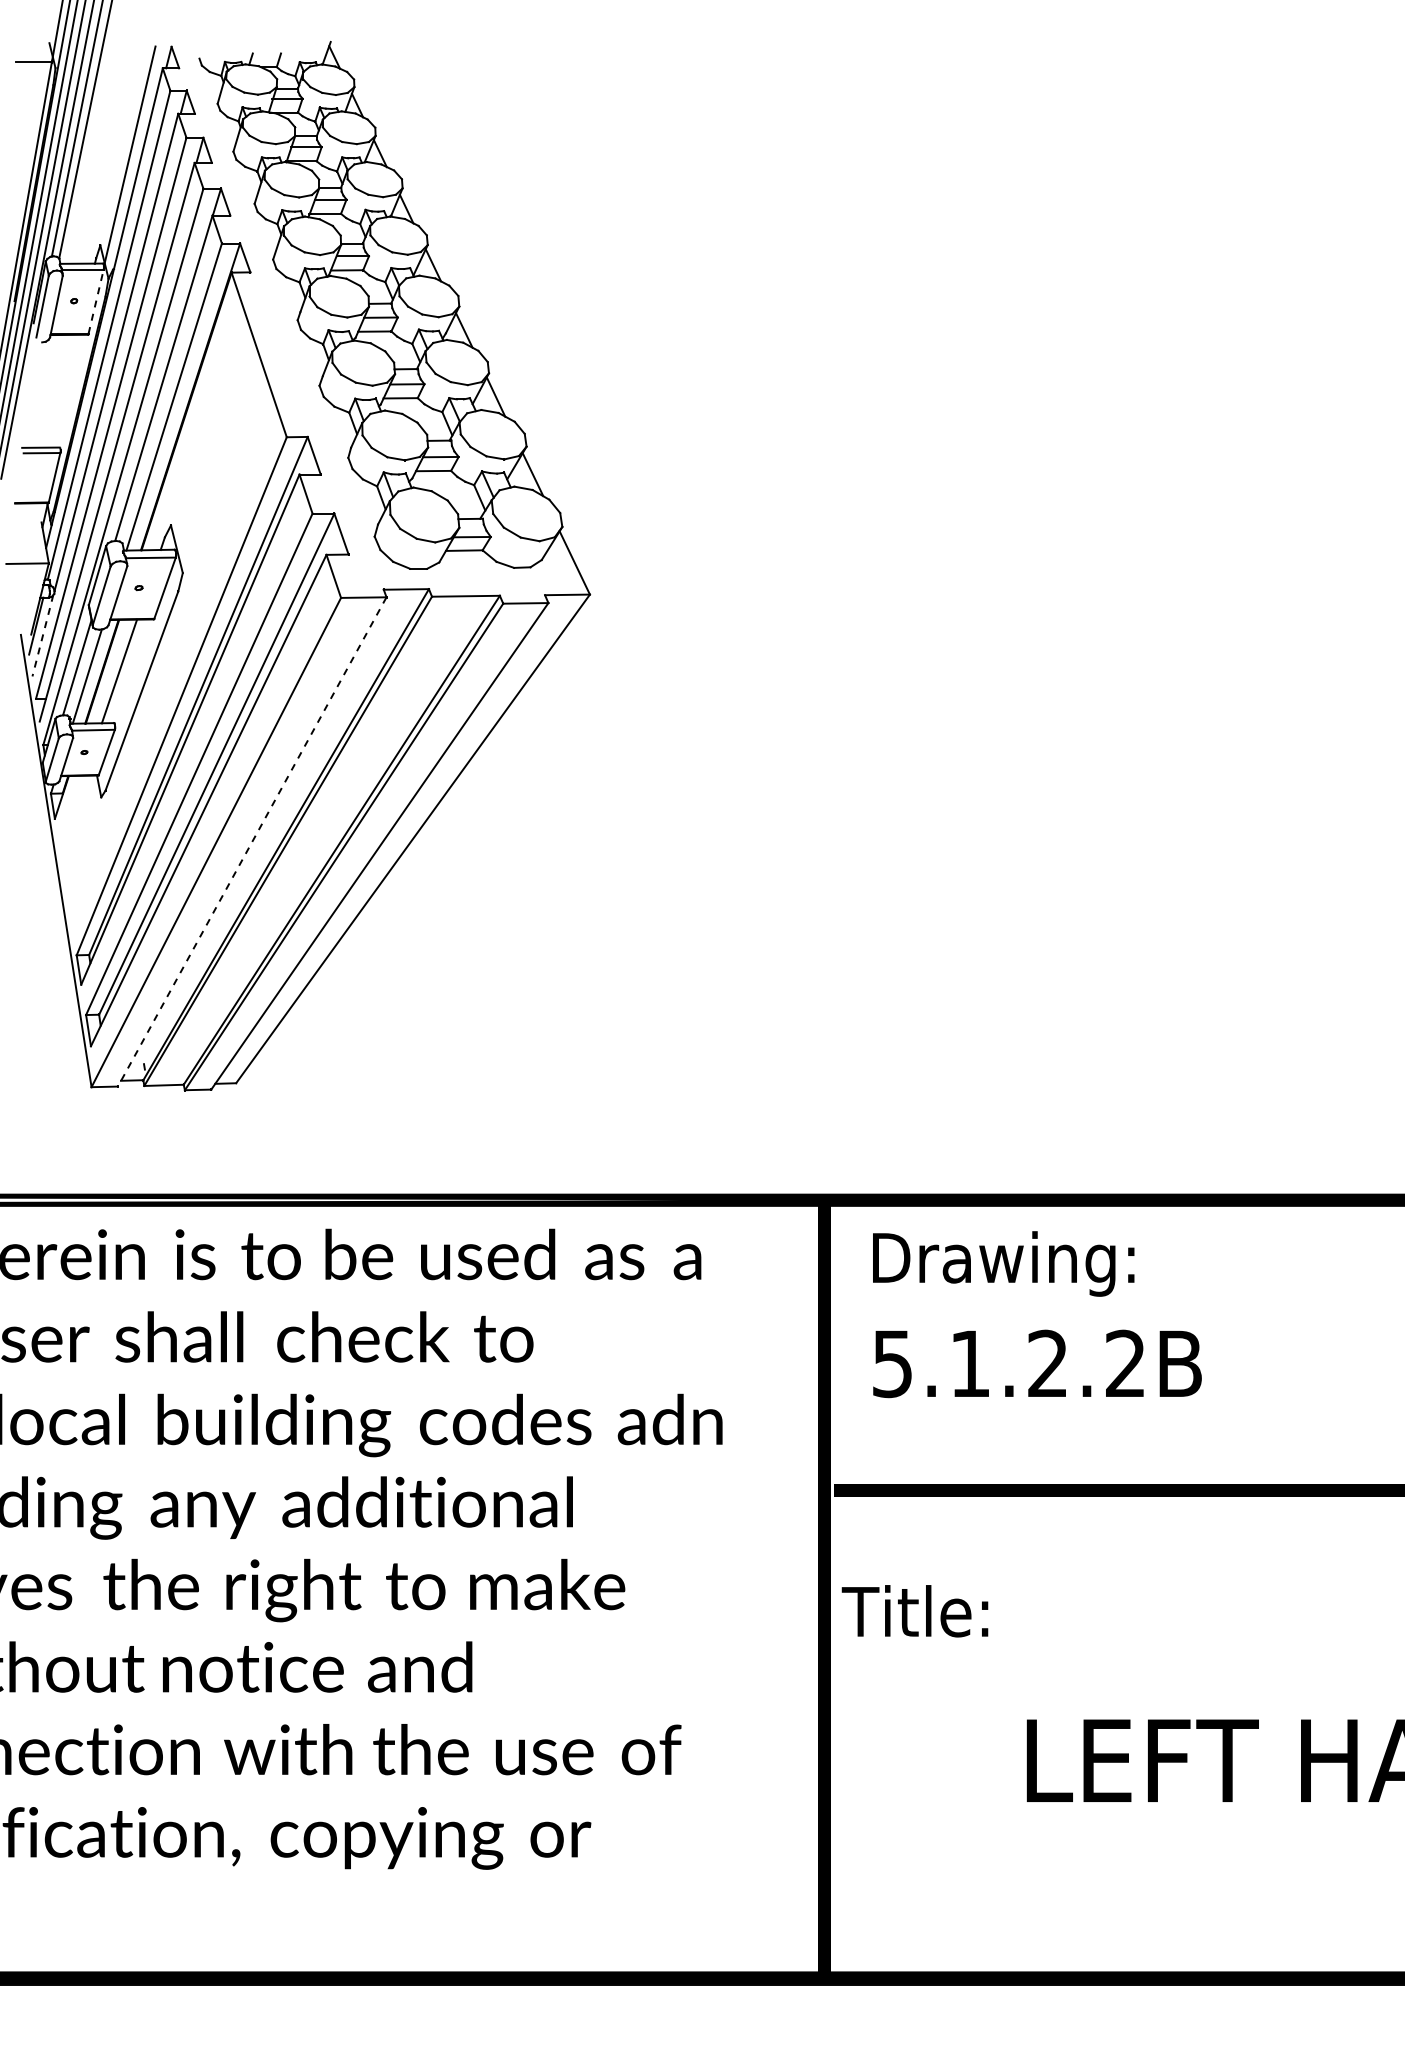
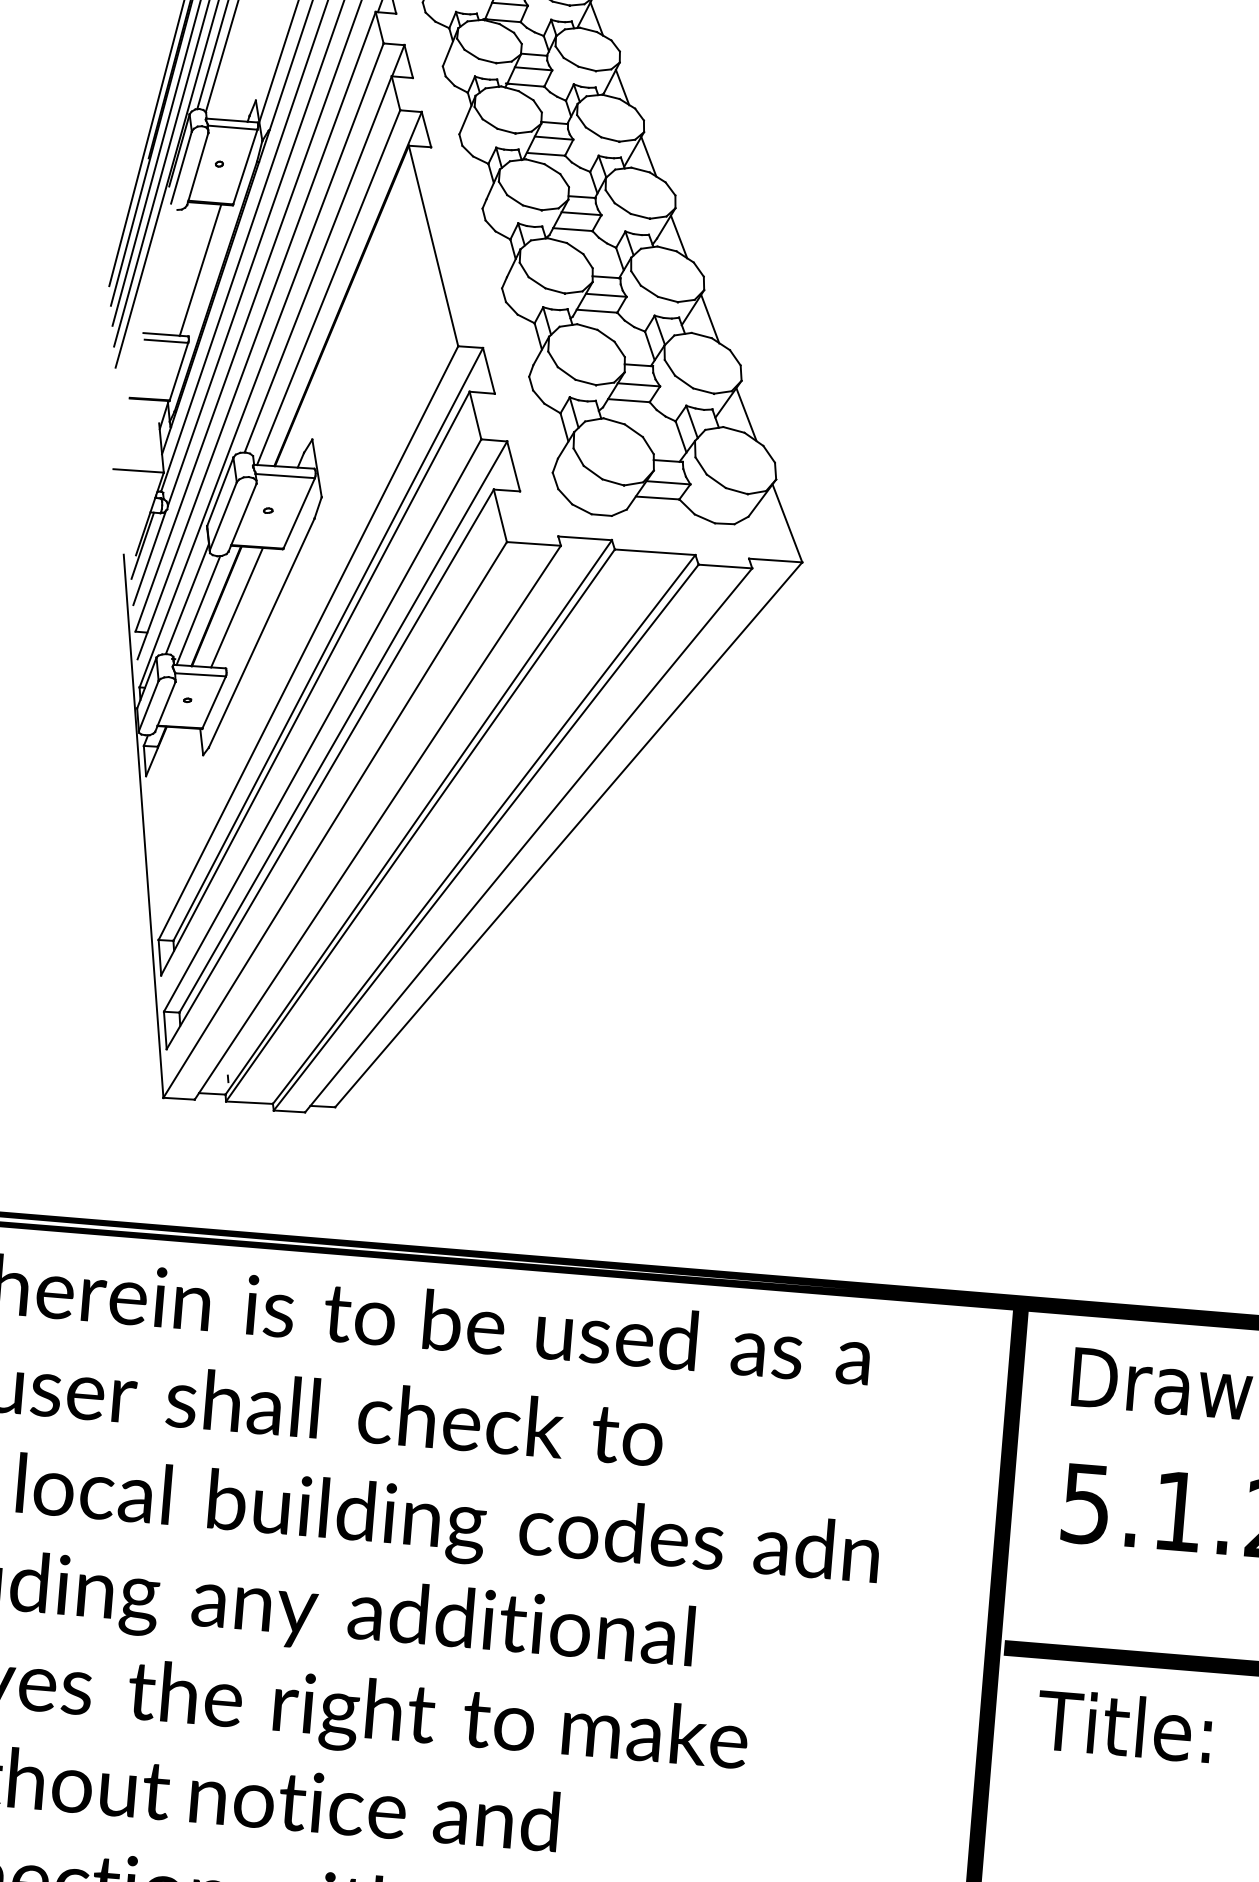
line: (96, 301) -> (245, 166), dashed -> solid
line: (65, 390) -> (200, 269), added
line: (42, 636) -> (149, 558), dashed -> solid
line: (252, 842) -> (378, 823), dashed -> solid
text: (914, 1611) -> (1123, 1726), moved

